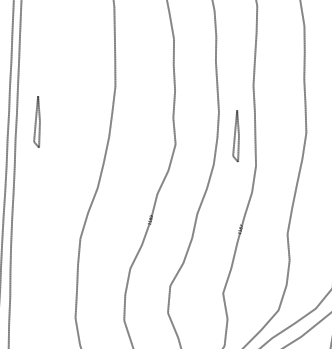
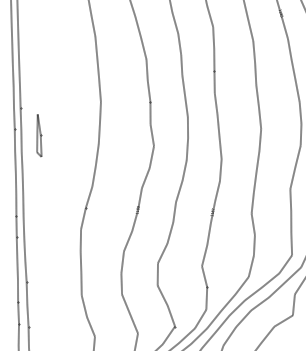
part: (237, 135) -> (204, 135), removed

